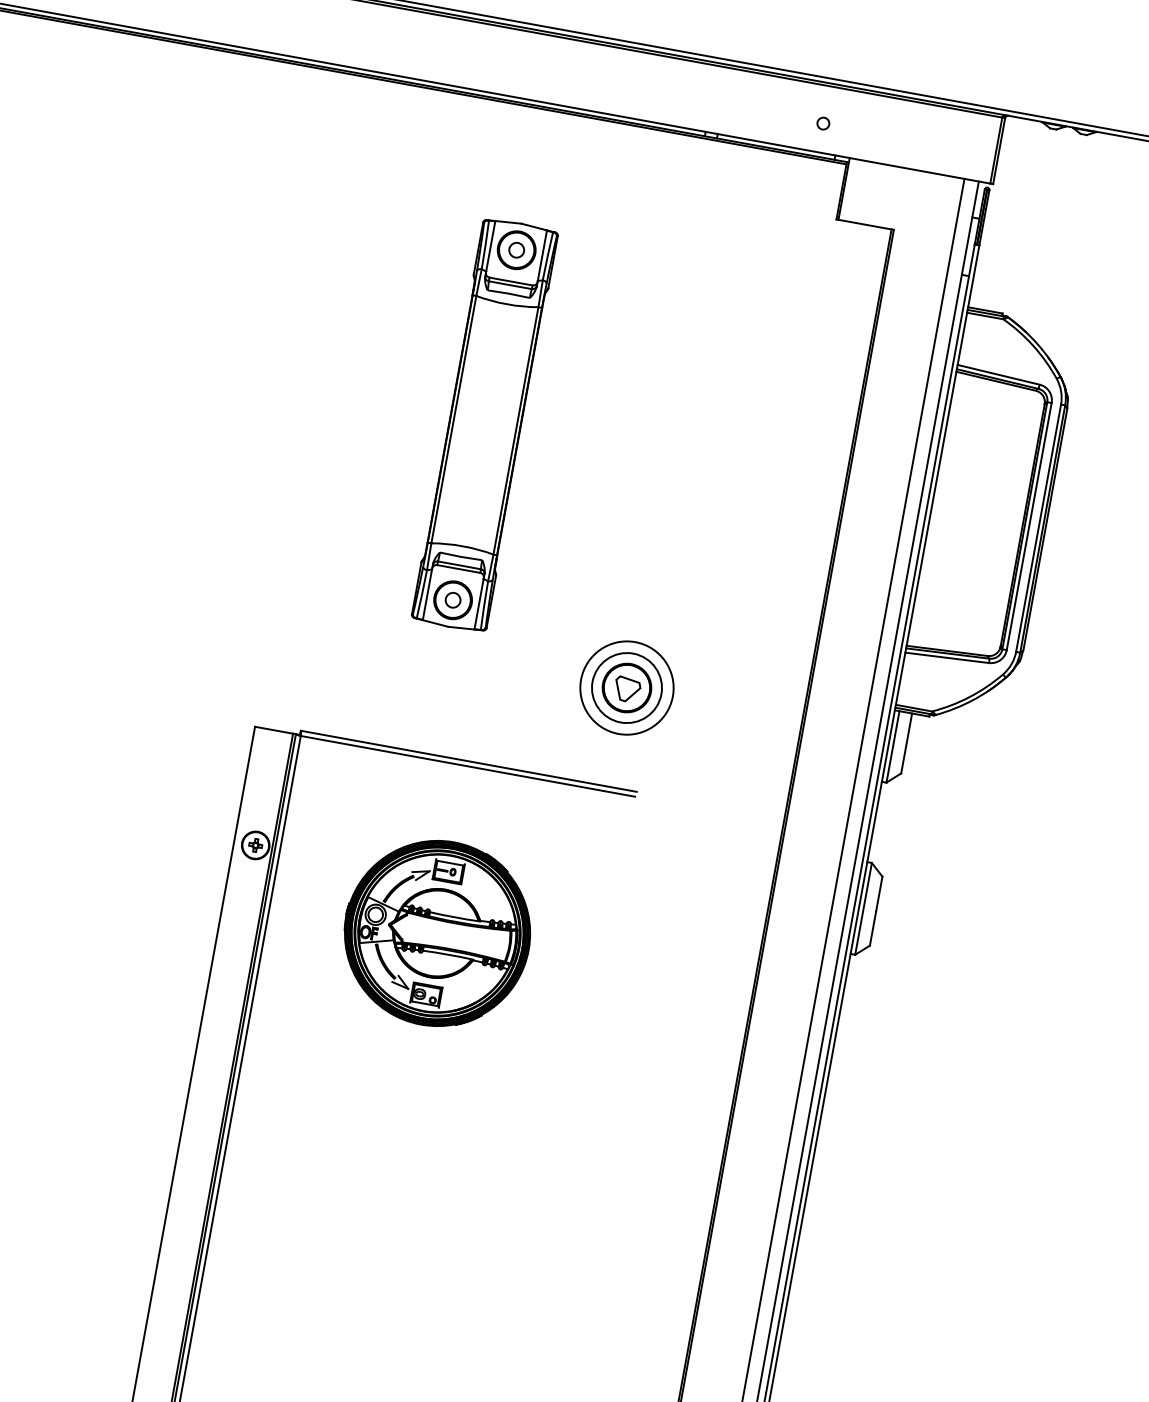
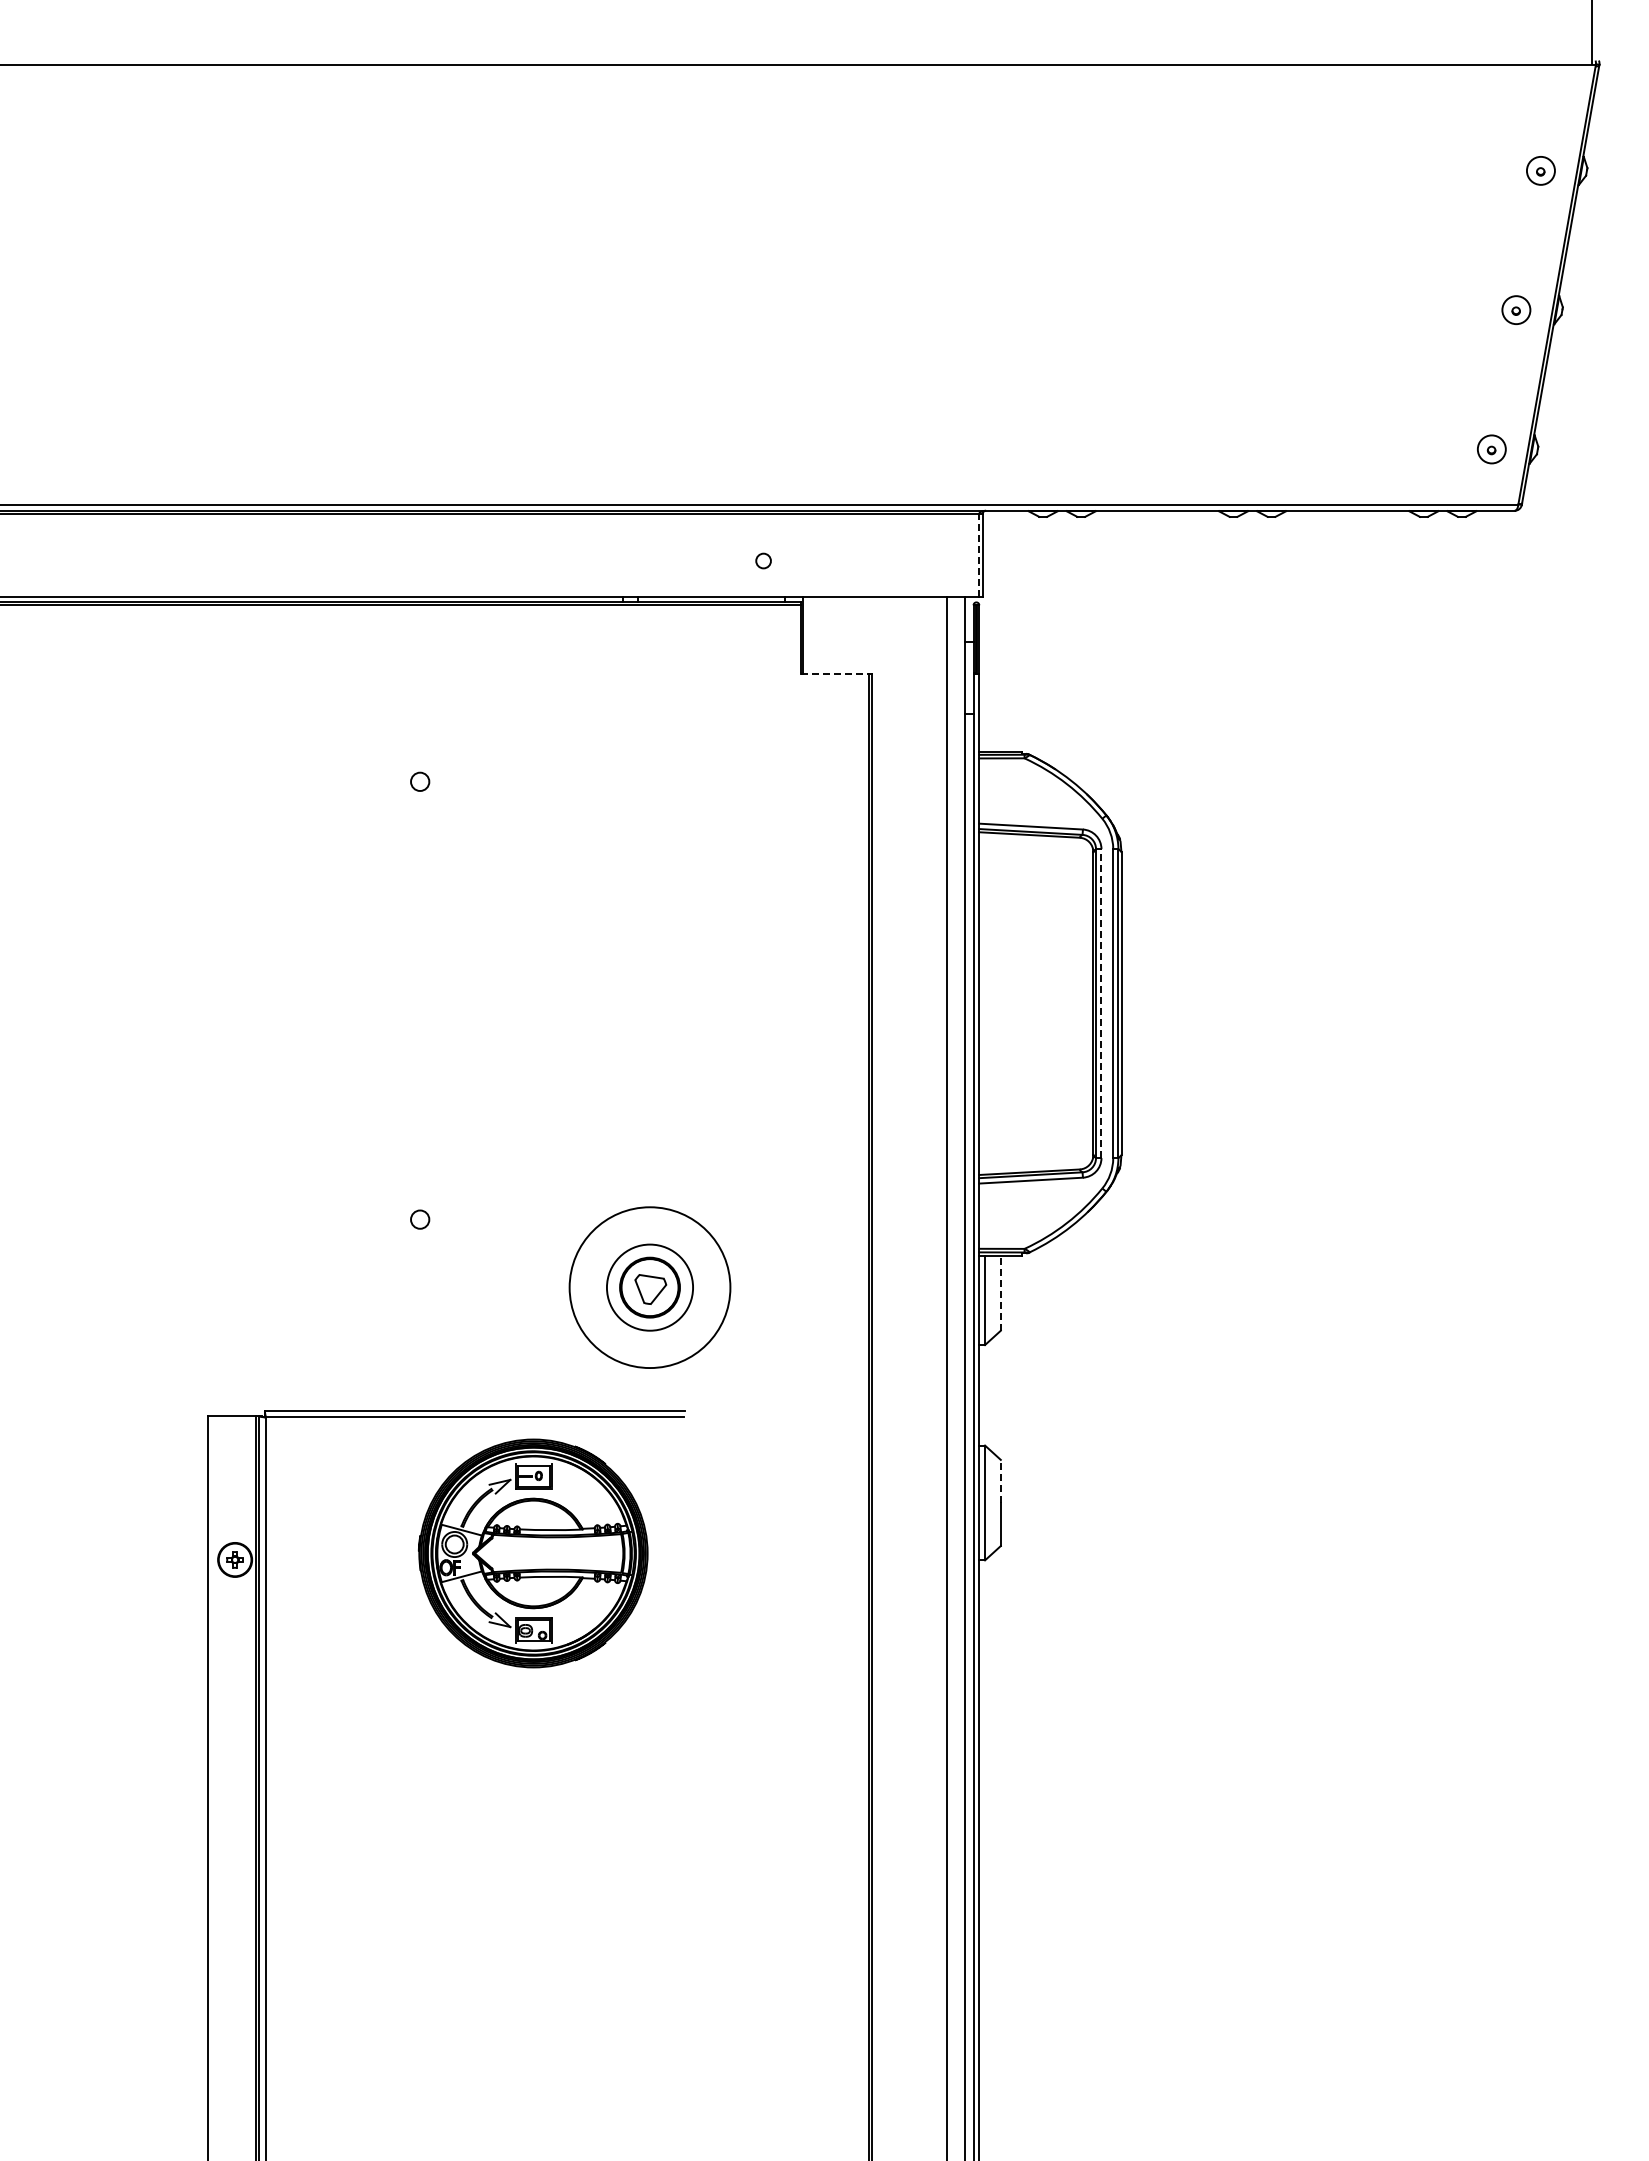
line: (995, 150) -> (978, 555), solid -> dashed
line: (864, 224) -> (835, 674), solid -> dashed
part: (484, 424) -> (419, 1000), removed
line: (1029, 526) -> (1101, 1003), solid -> dashed
circle: (626, 687) -> (649, 1287), size x1.4
line: (906, 743) -> (1000, 1293), solid -> dashed
line: (879, 893) -> (1000, 1481), solid -> dashed
part: (436, 933) -> (532, 1553), moved

